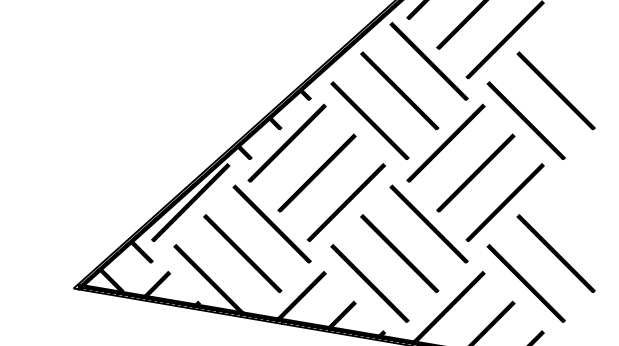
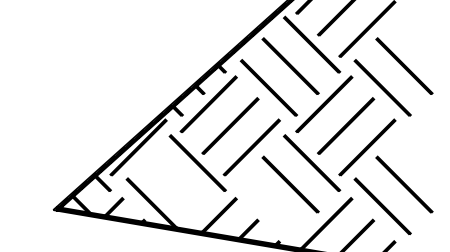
line: (242, 253) -> (176, 184), removed
line: (369, 283) -> (268, 206), removed

